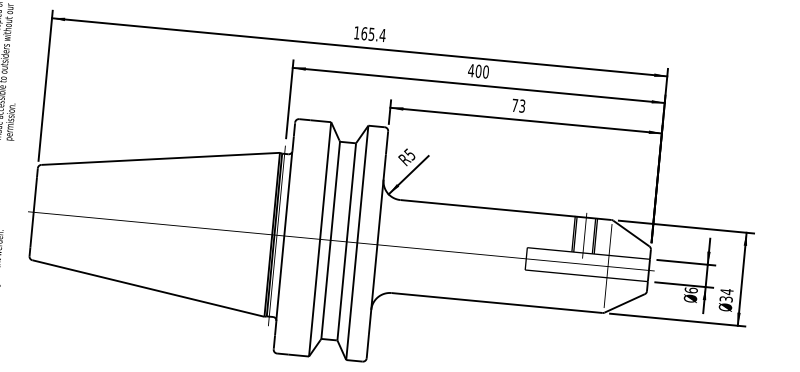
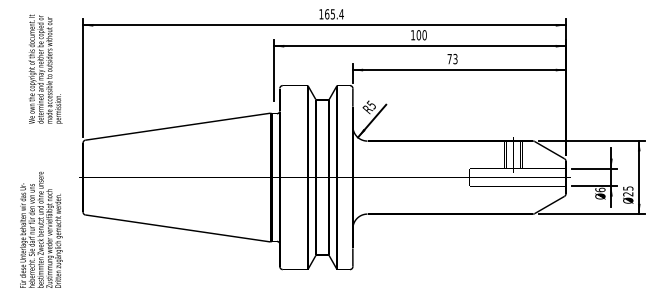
text: (470, 70) -> (412, 35), 400 -> 100
text: (726, 295) -> (628, 191), 34 -> 25

